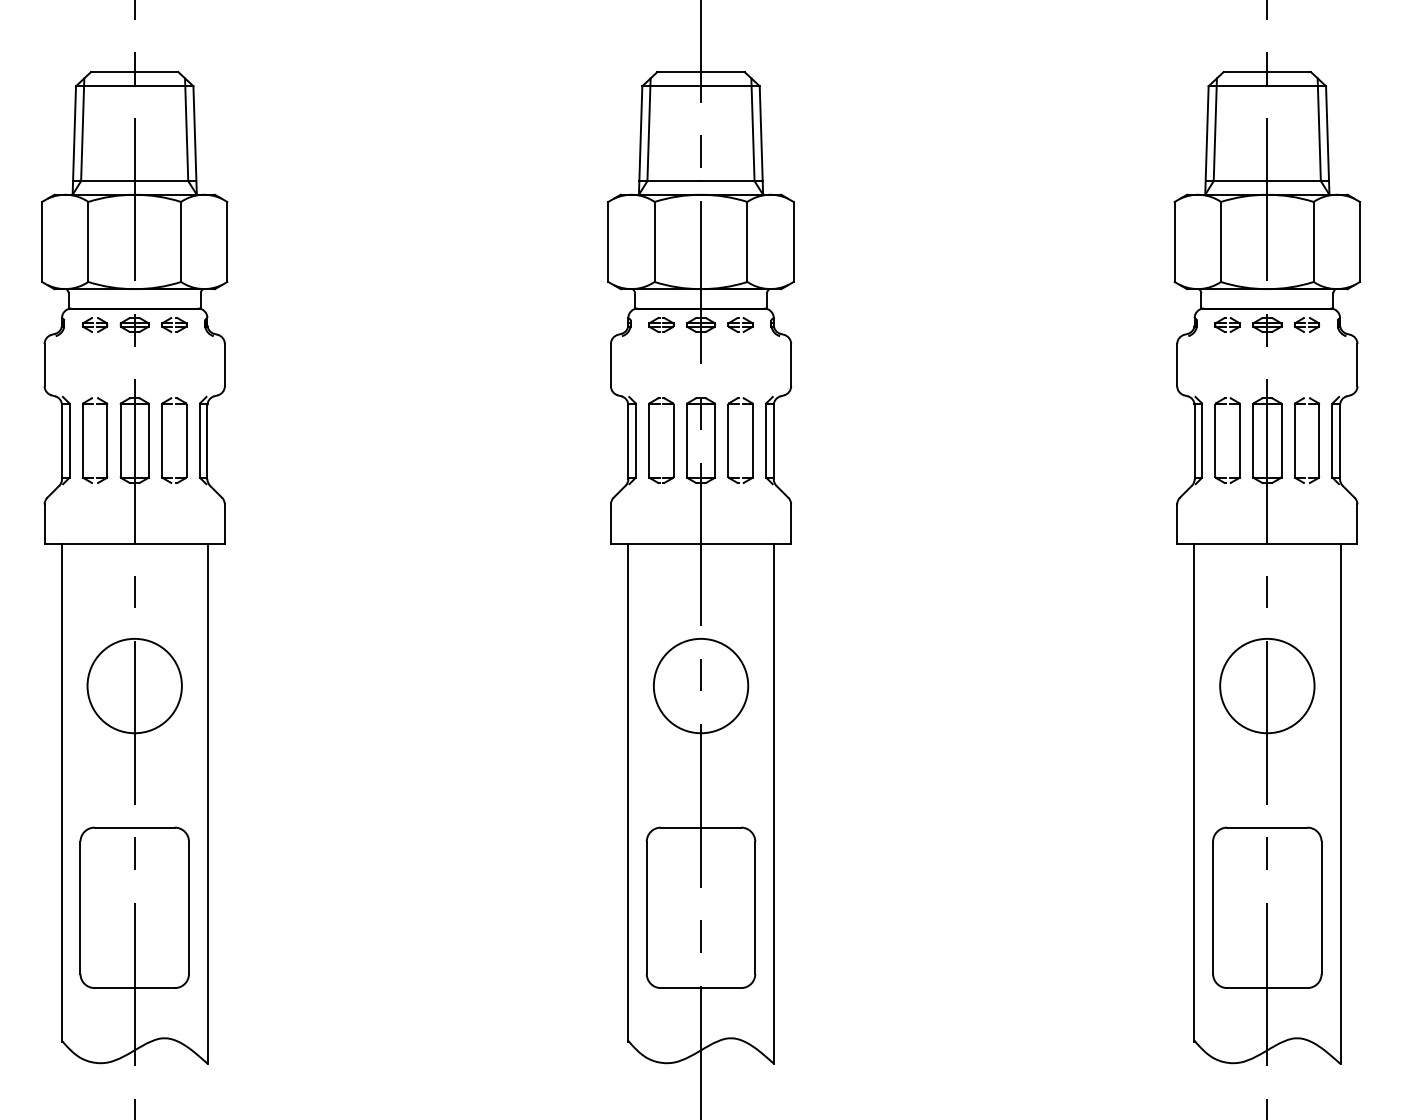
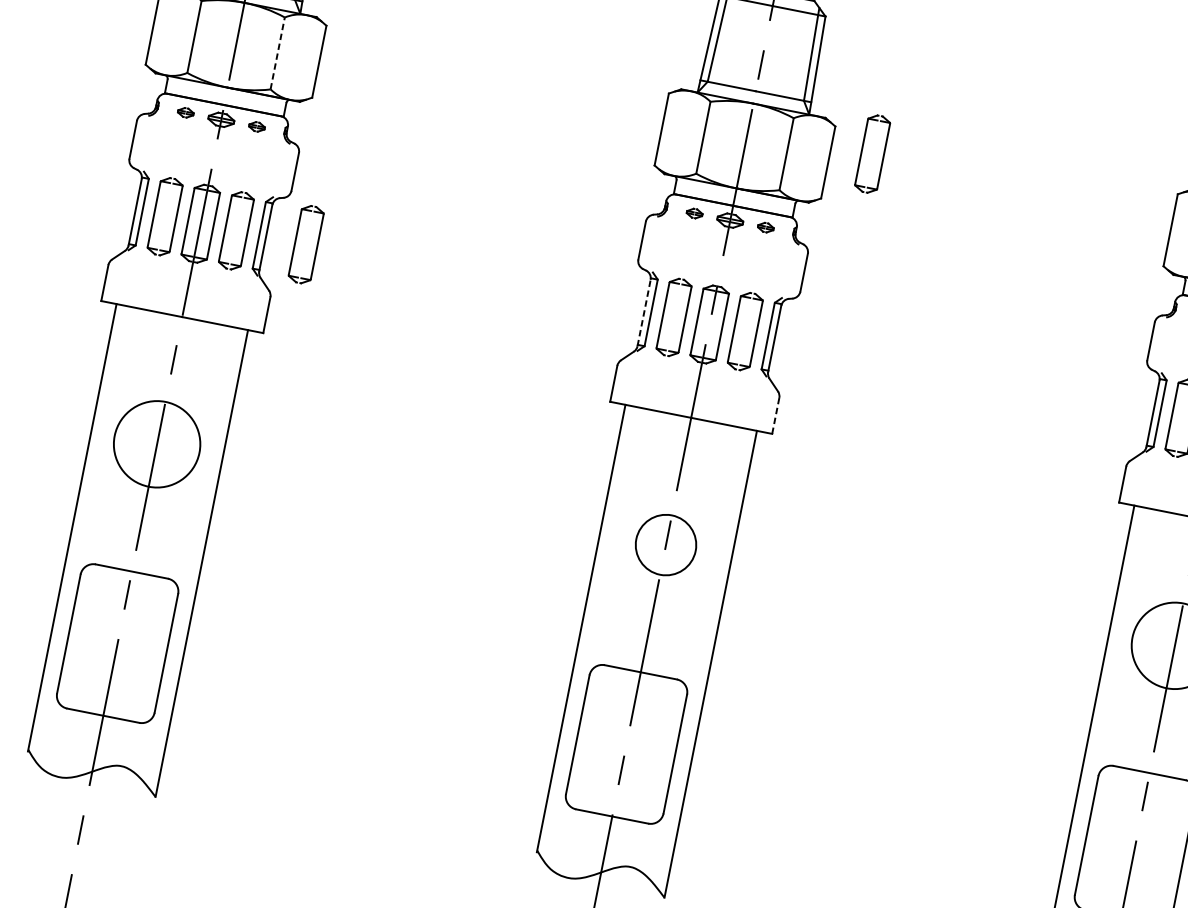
part: (827, 223) -> (861, 151), added
line: (180, 241) -> (277, 52), solid -> dashed
part: (95, 324) -> (186, 112), size x0.7
part: (174, 324) -> (257, 126), size x0.7
part: (661, 324) -> (694, 213), size x0.7
part: (740, 324) -> (765, 227), size x0.7
part: (263, 440) -> (316, 246), added
line: (628, 442) -> (644, 313), solid -> dashed
line: (791, 523) -> (776, 415), solid -> dashed
circle: (700, 685) -> (665, 544), size x0.7

